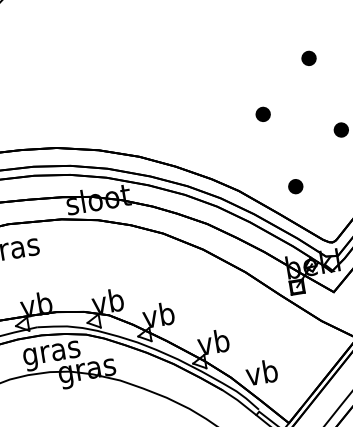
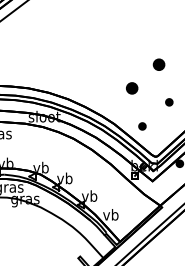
part: (309, 58) -> (159, 64), size x1.6
part: (263, 114) -> (132, 88), size x1.6

